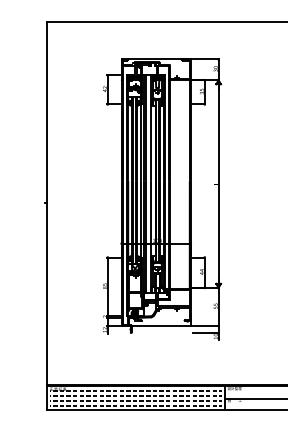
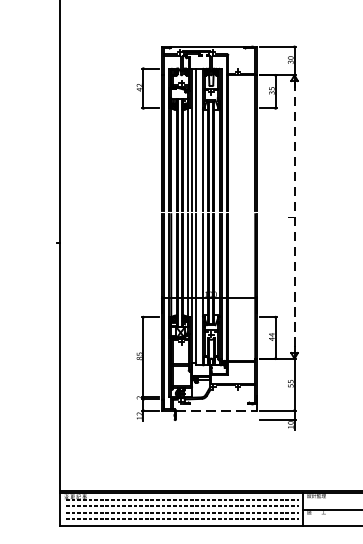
line: (218, 184) -> (294, 217), solid -> dashed
line: (161, 326) -> (216, 411), solid -> dashed

